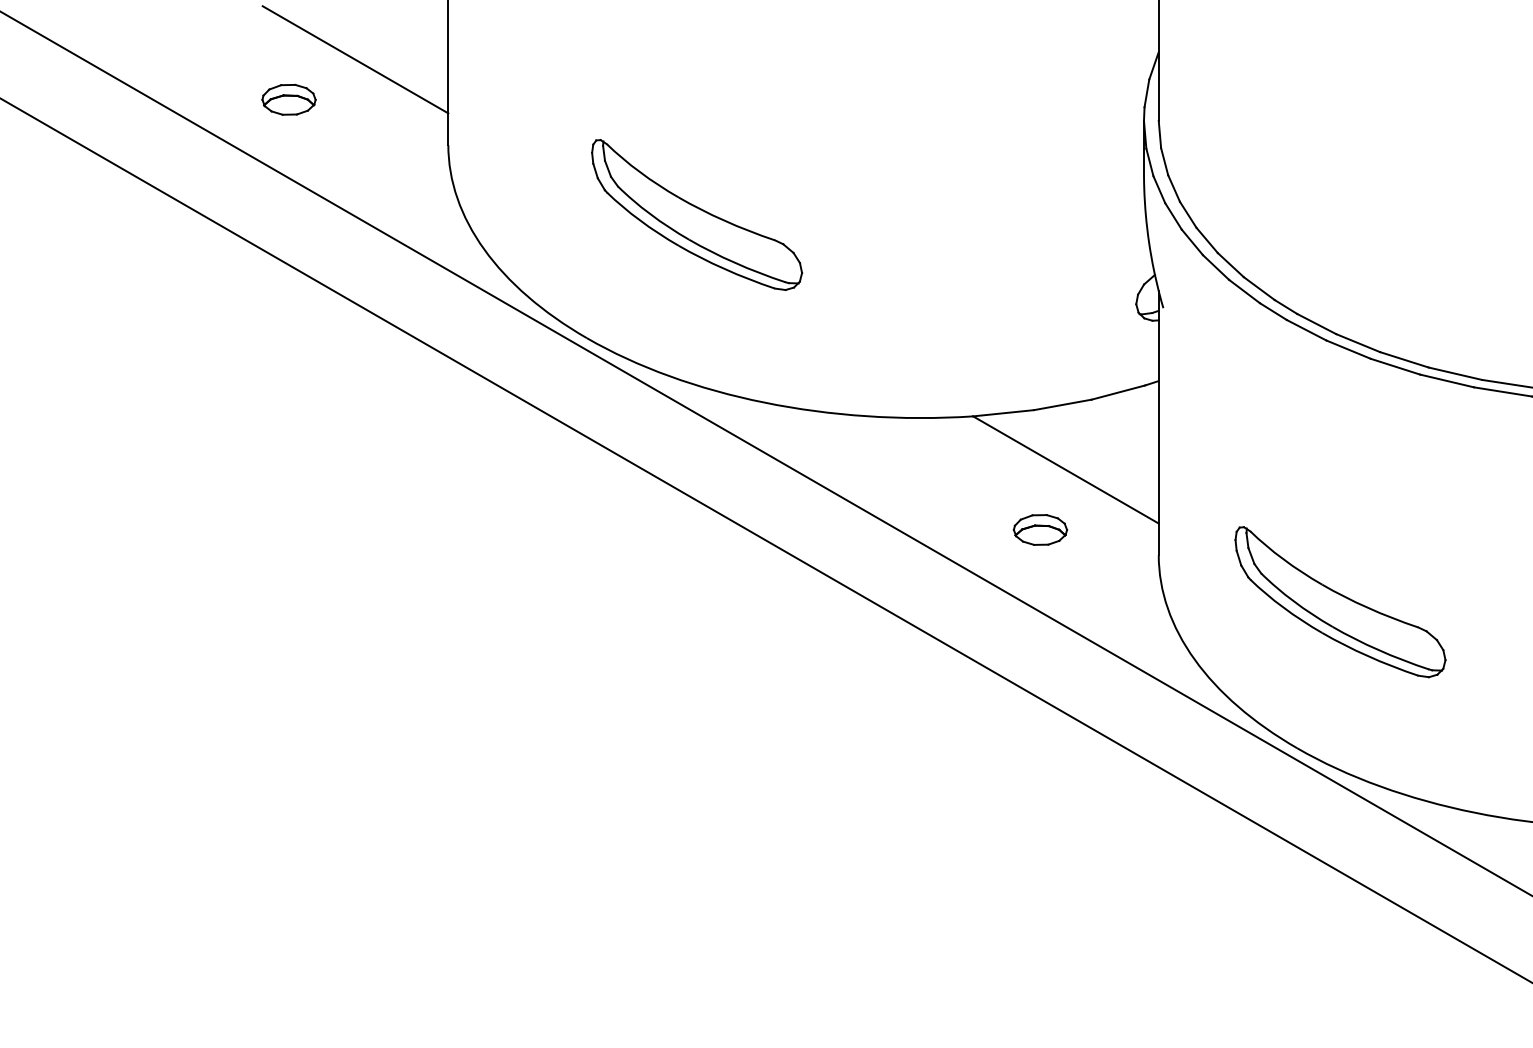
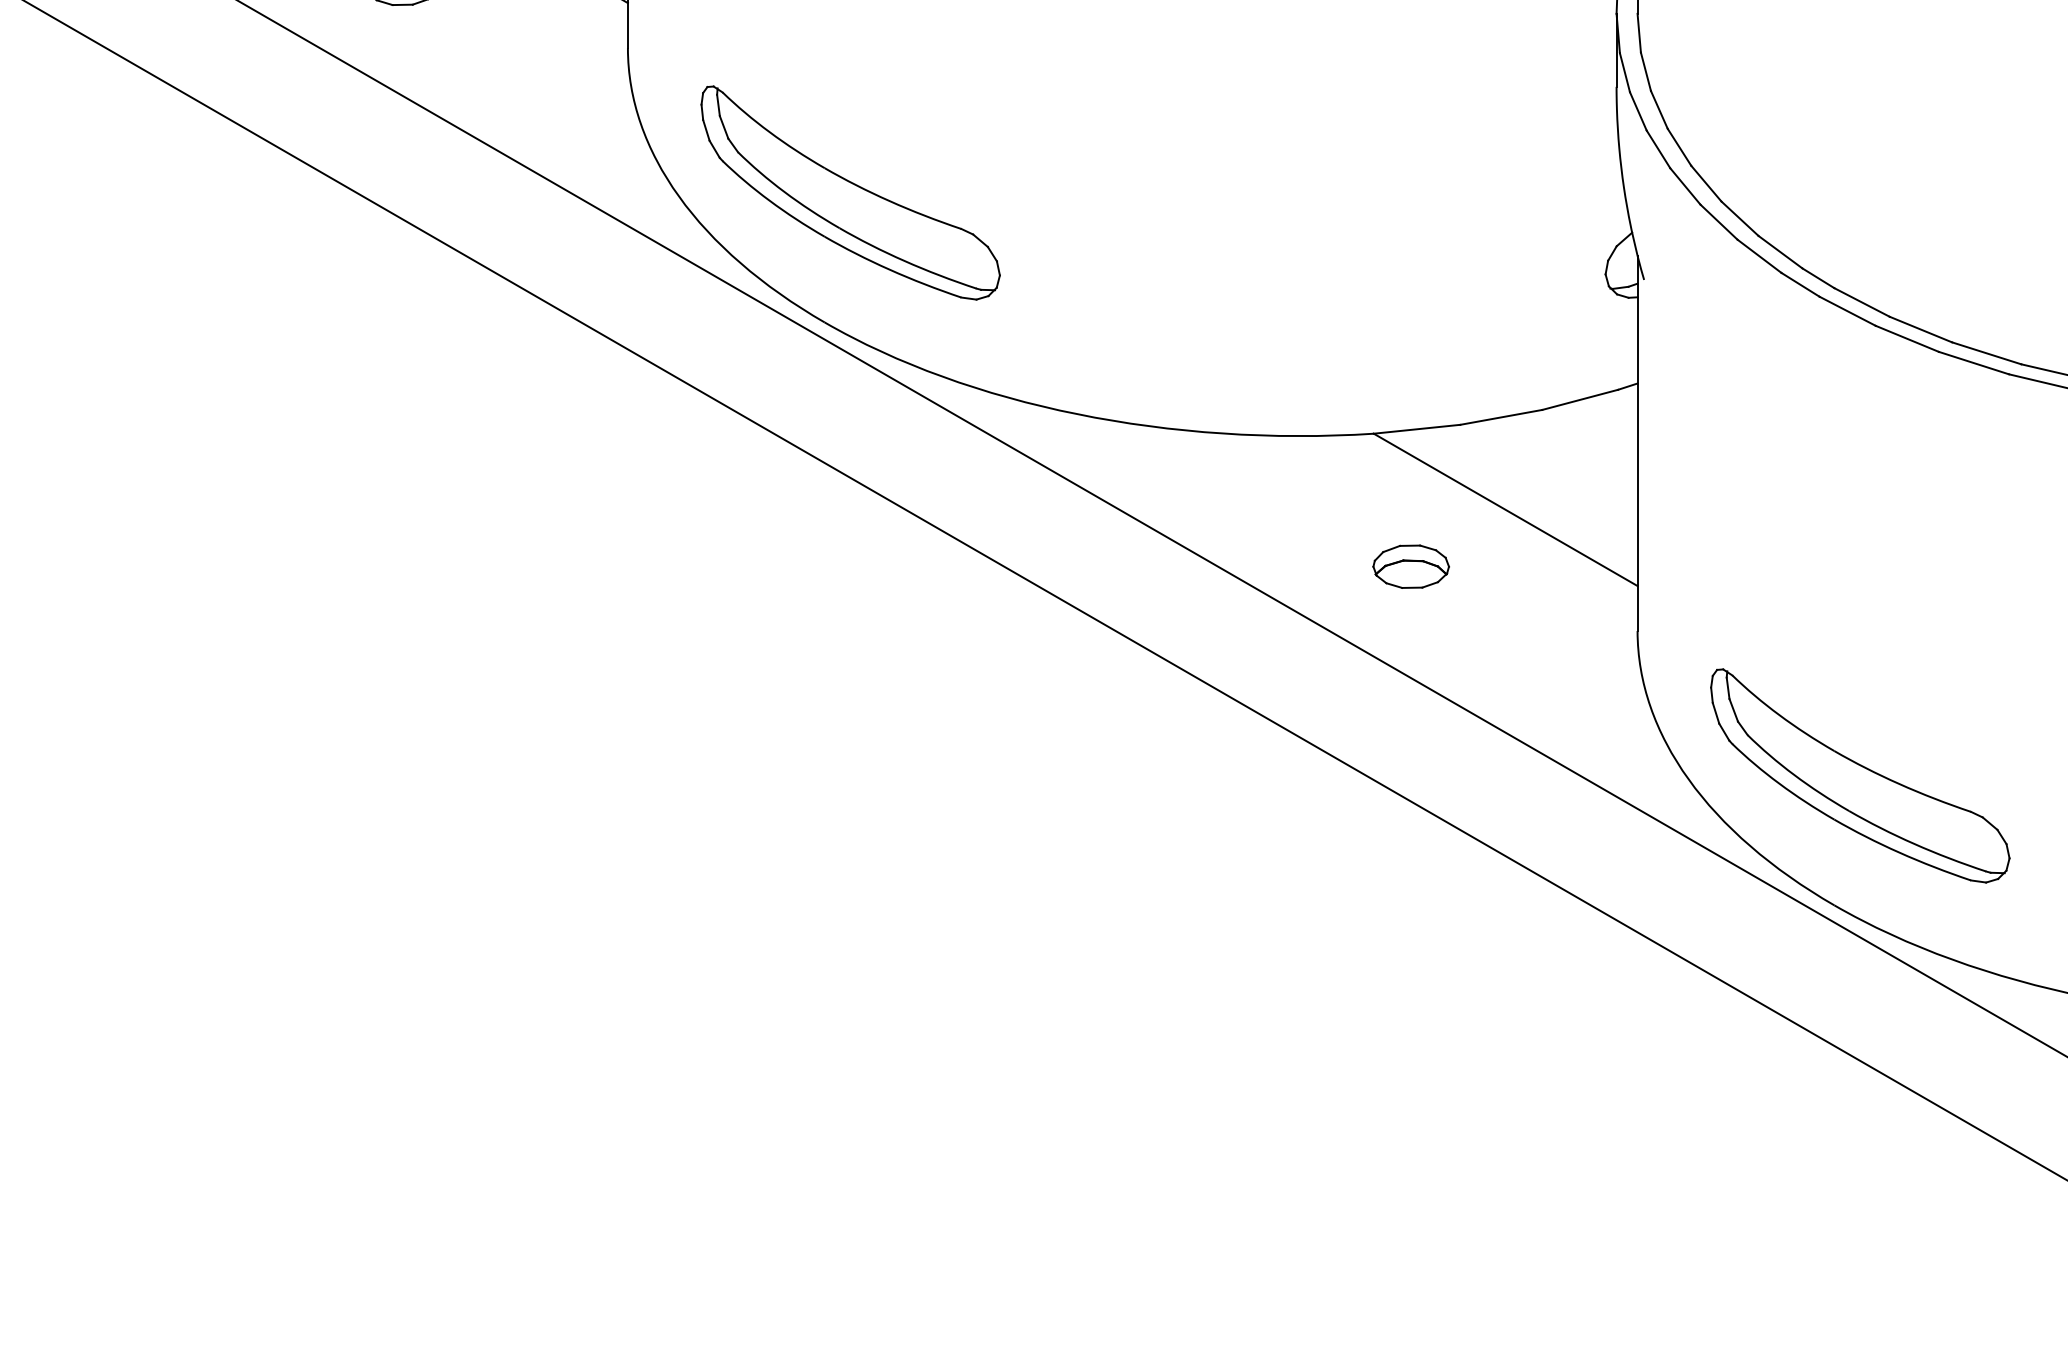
part: (697, 214) -> (851, 192), moved
part: (1040, 529) -> (1411, 566), moved
part: (1340, 602) -> (1860, 776), moved

